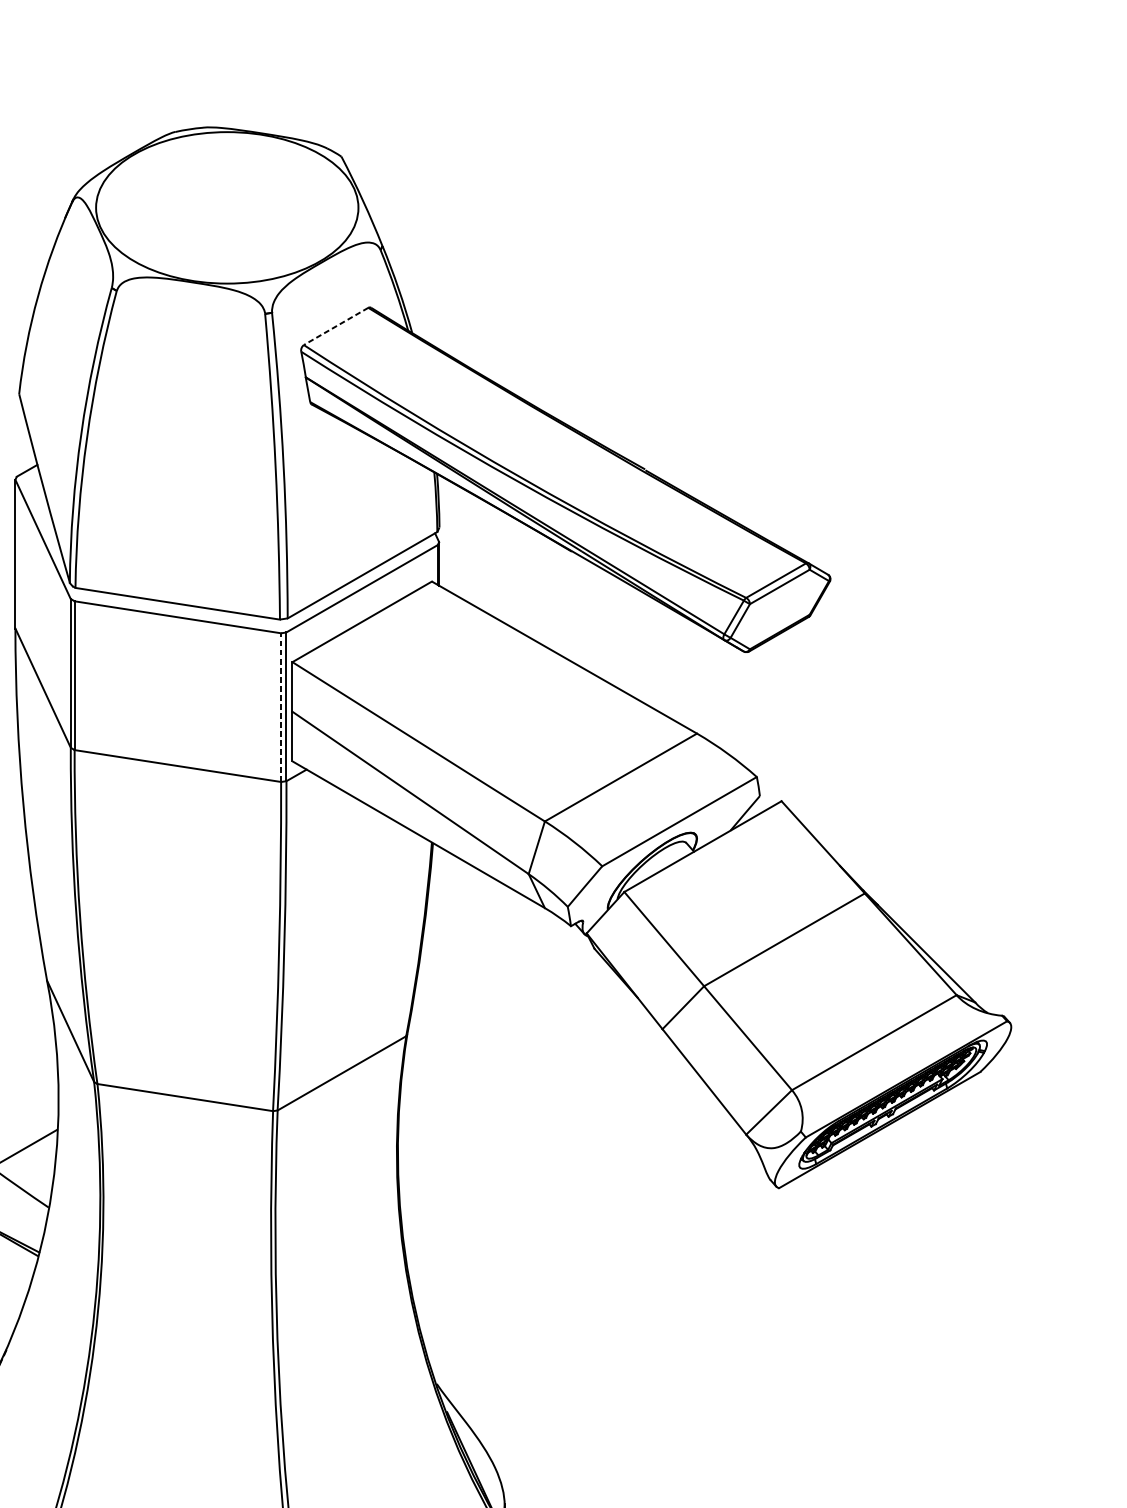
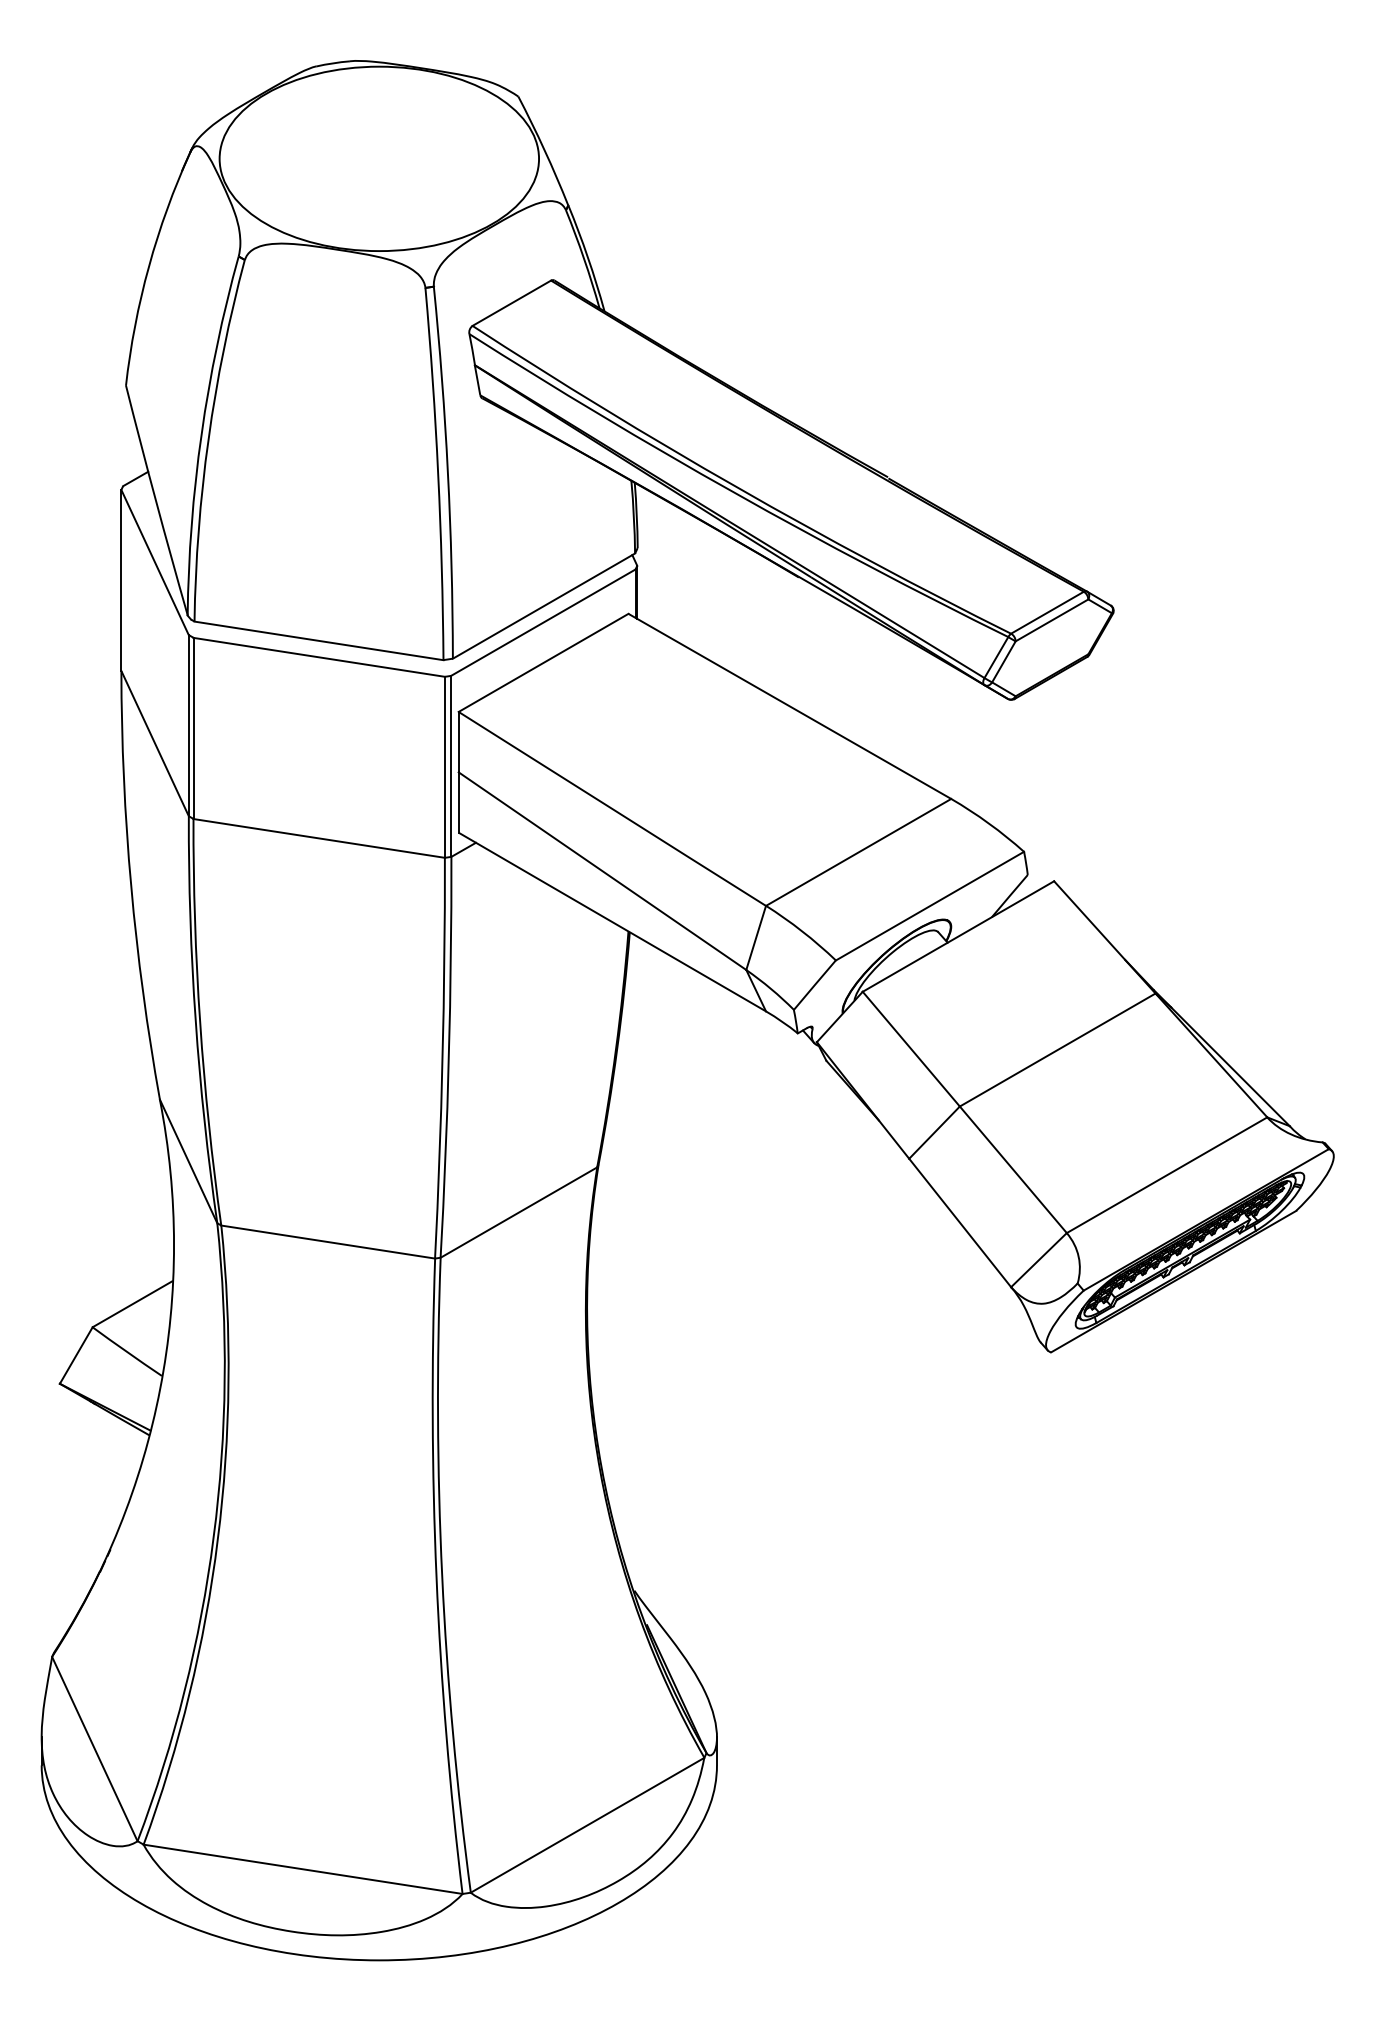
line: (335, 326) -> (511, 303), dashed -> solid
line: (281, 707) -> (445, 767), dashed -> solid

